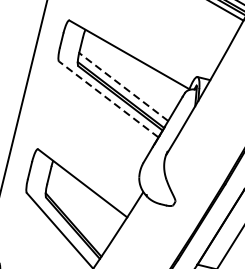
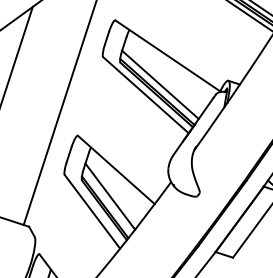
line: (123, 86) -> (160, 84), dashed -> solid
line: (108, 98) -> (145, 94), dashed -> solid
line: (78, 212) -> (110, 196), added

